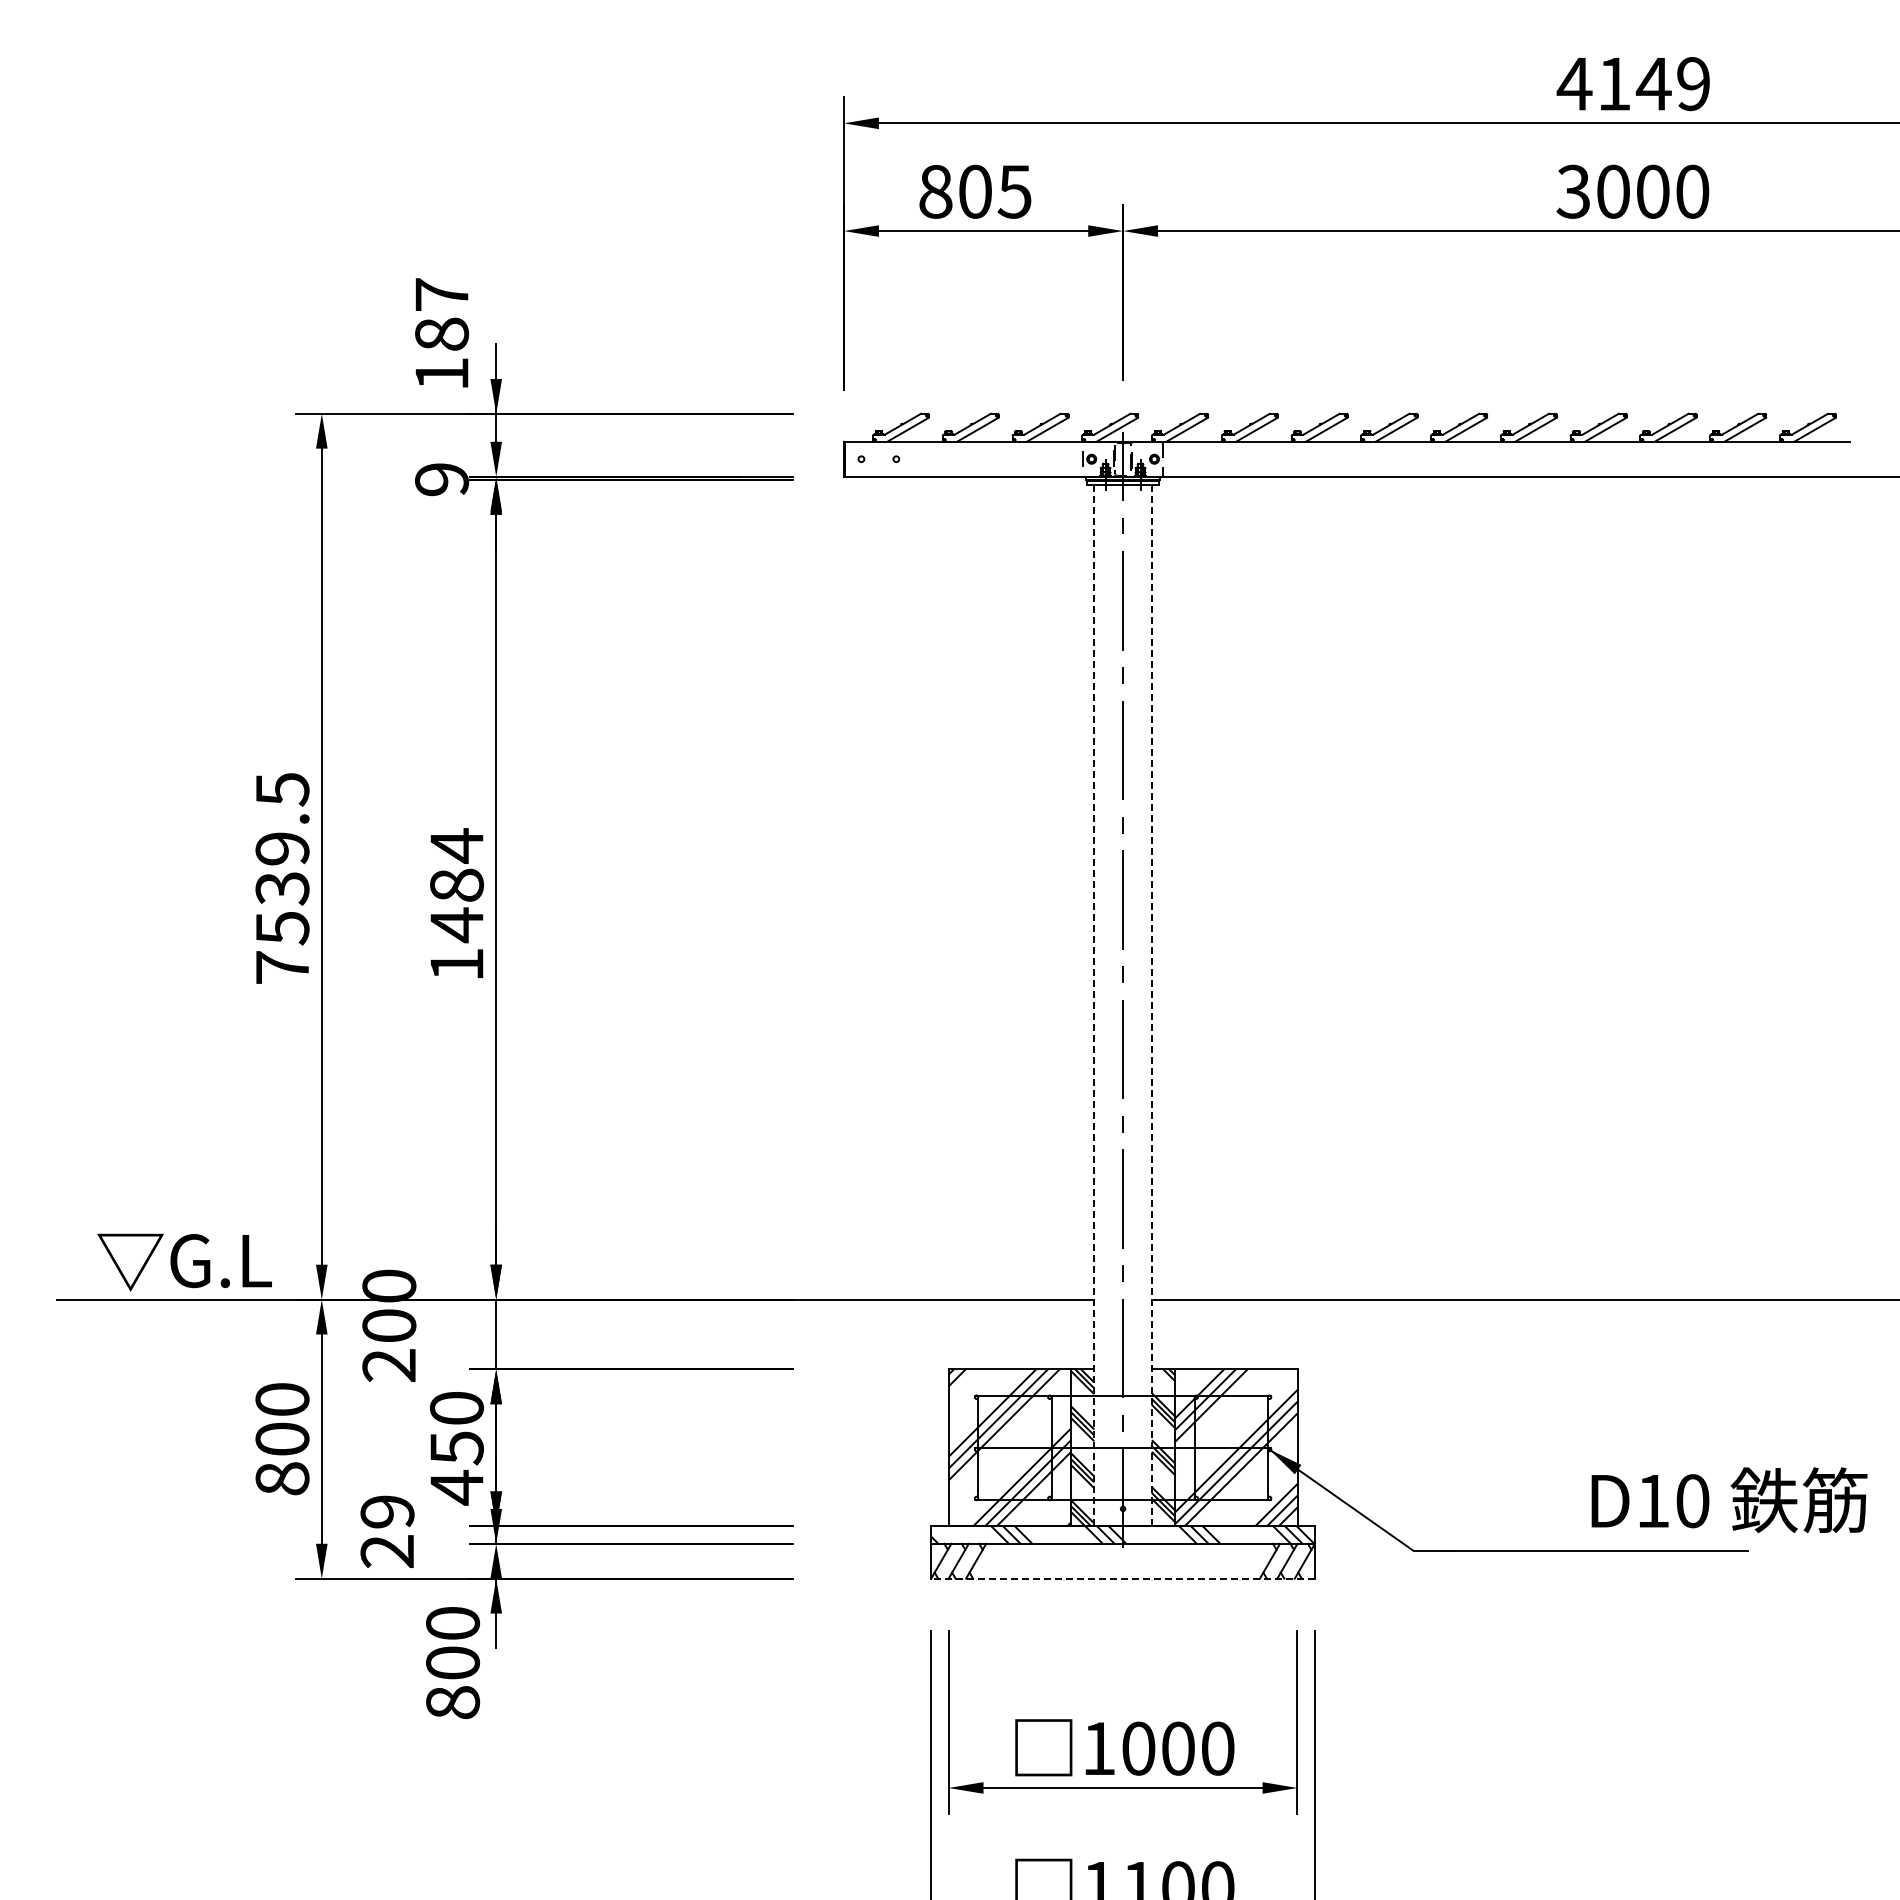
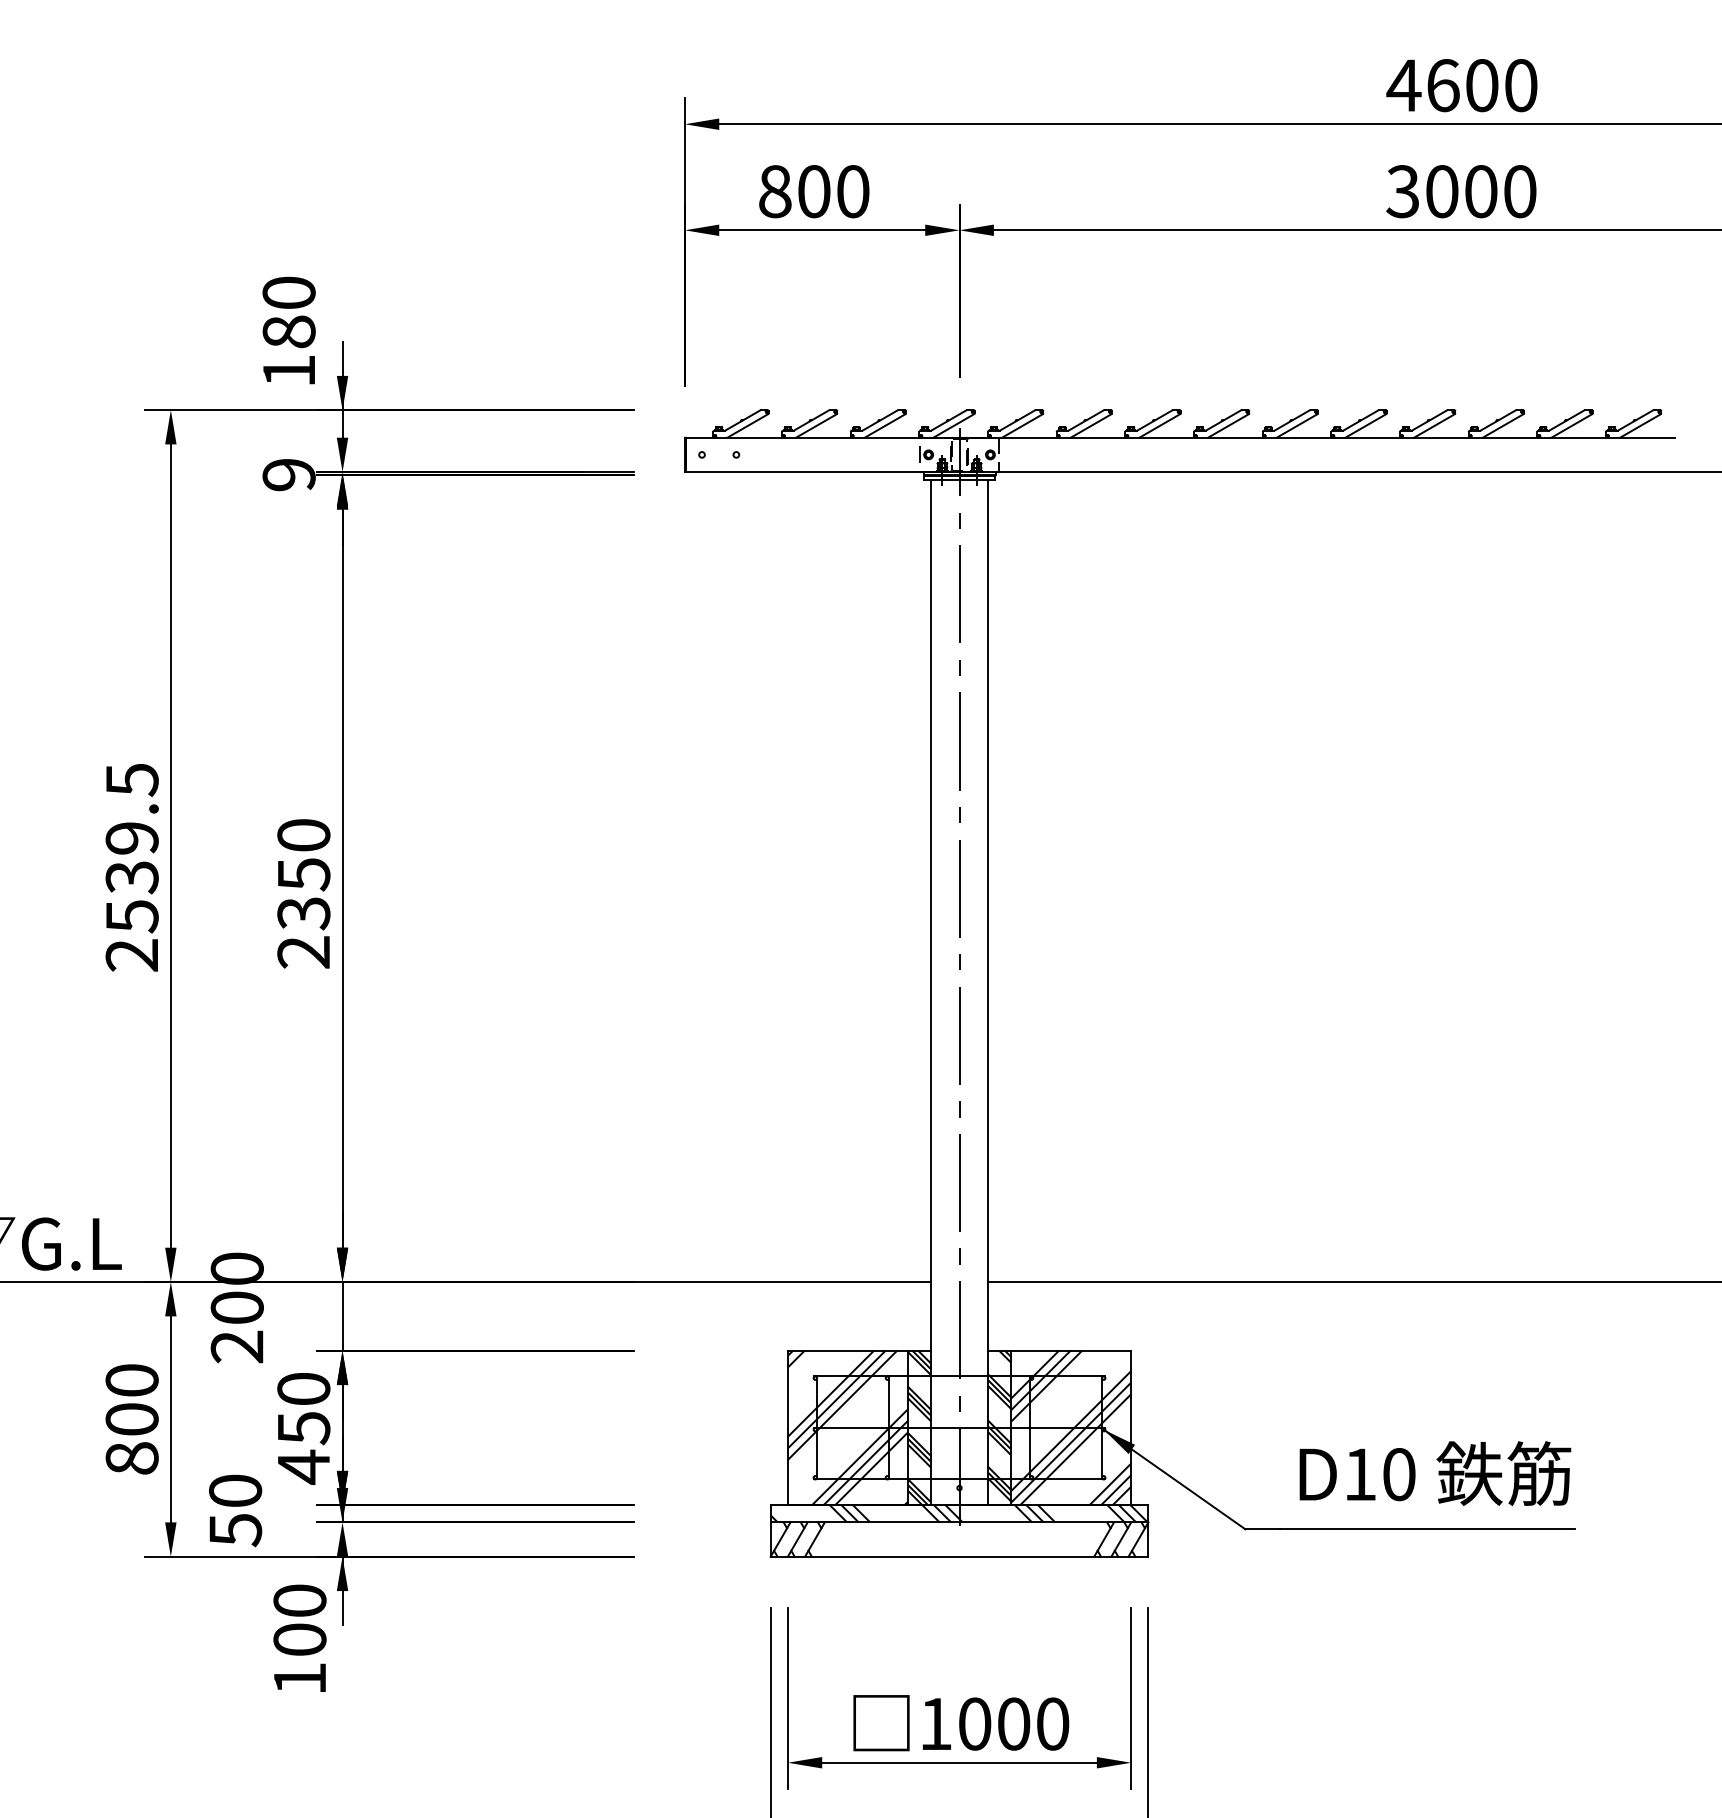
text: (1654, 84) -> (1482, 86), 4149 -> 4600
text: (1014, 191) -> (852, 191), 805 -> 800
text: (442, 294) -> (289, 292), 187 -> 180
text: (456, 904) -> (303, 893), 1484 -> 2350
text: (281, 967) -> (131, 955), 7539.5 -> 2539.5
text: (1729, 1500) -> (1435, 1473), moved
line: (1123, 1526) -> (959, 1505), dashed -> solid
text: (387, 1531) -> (235, 1510), 29 -> 50
line: (1123, 1578) -> (959, 1556), dashed -> solid
text: (453, 1702) -> (300, 1678), 800 -> 100

